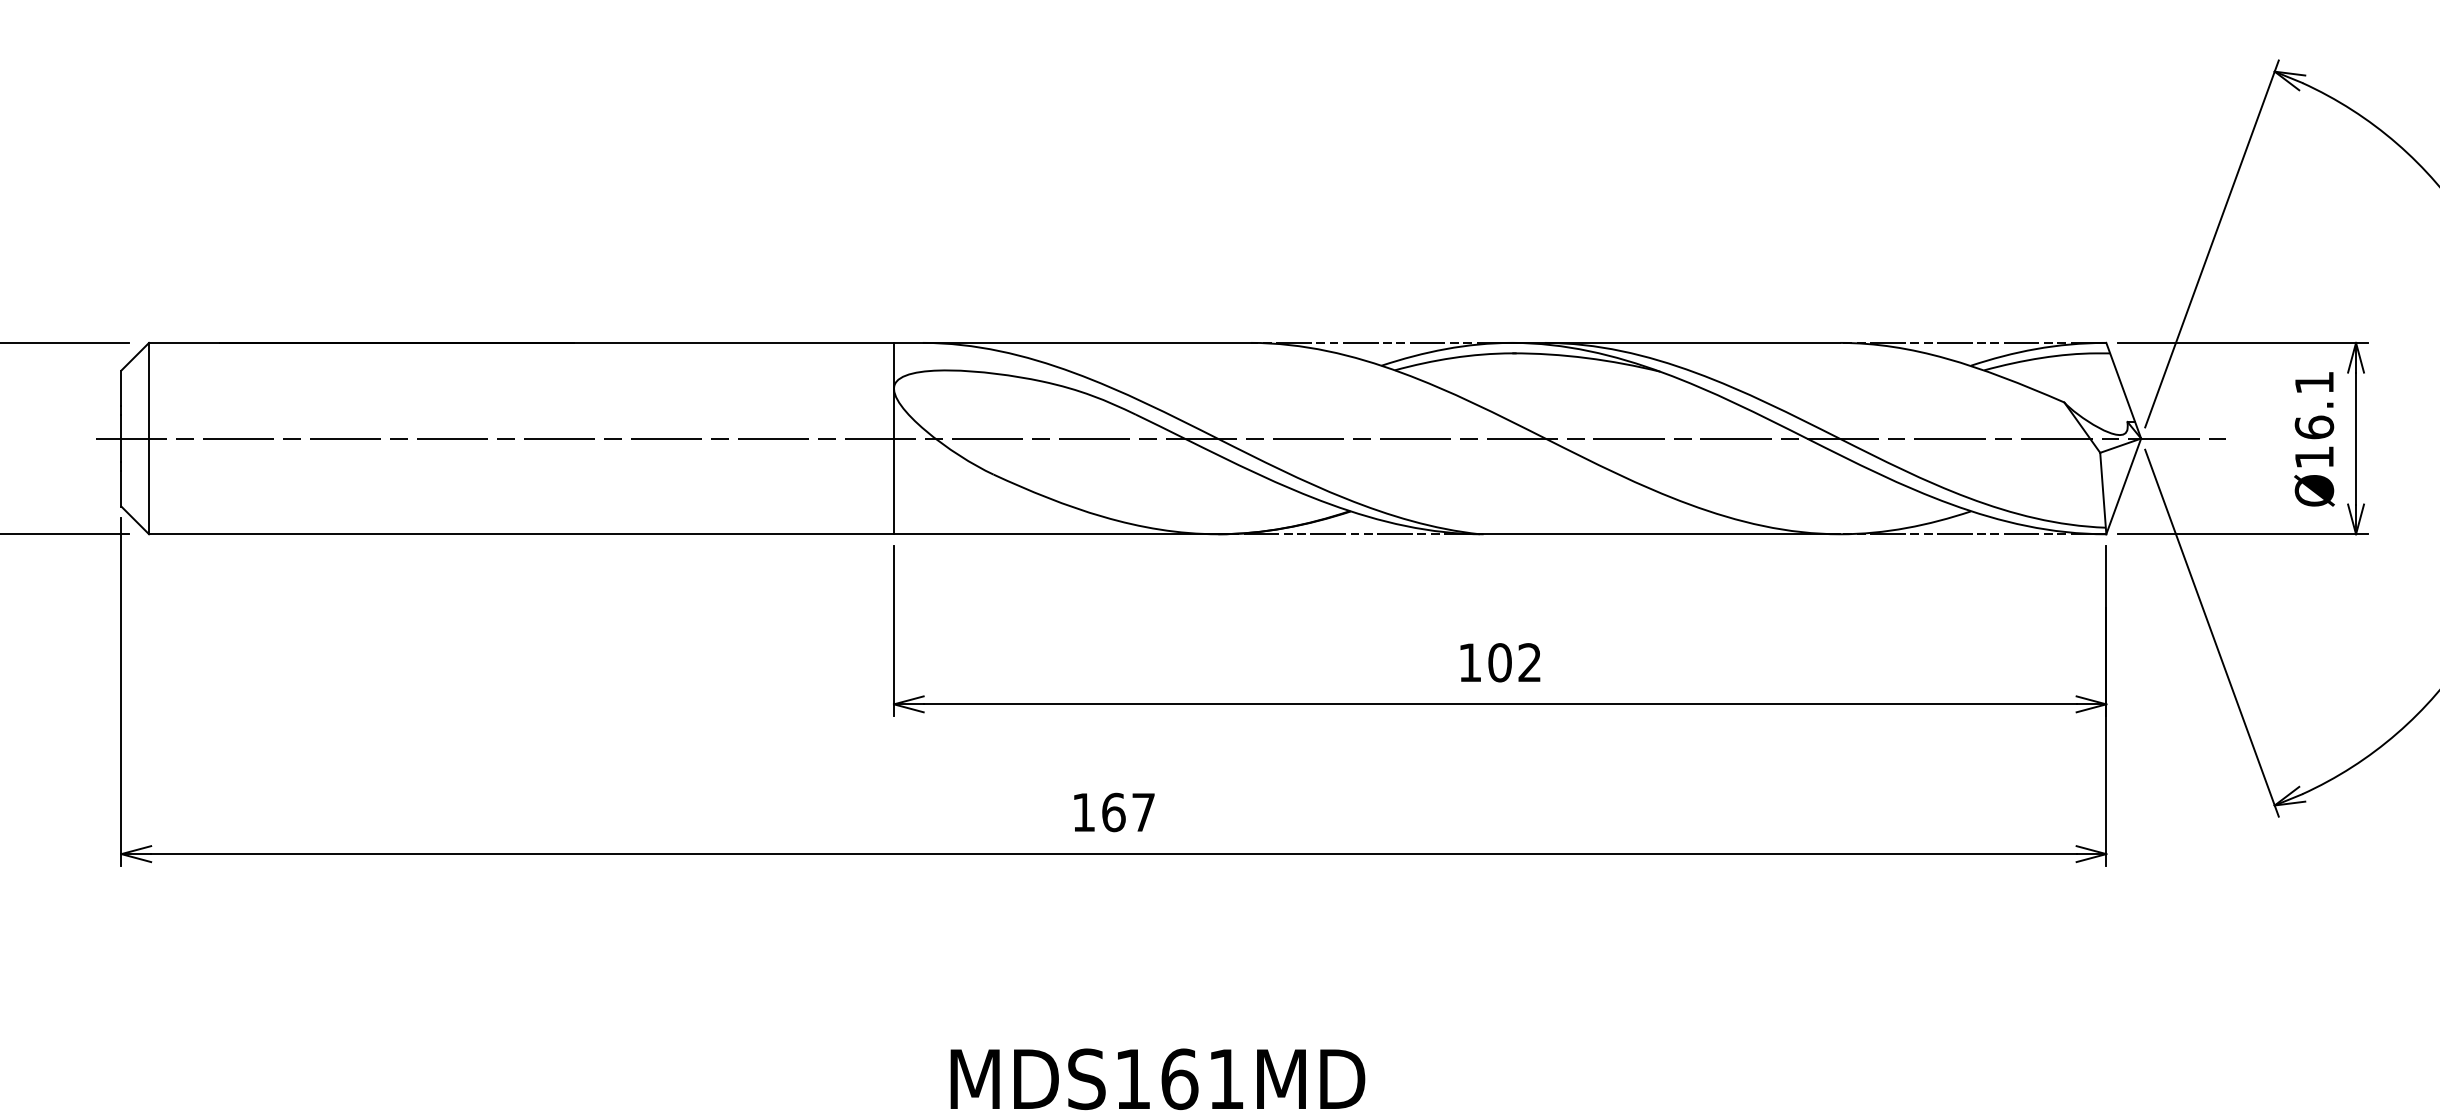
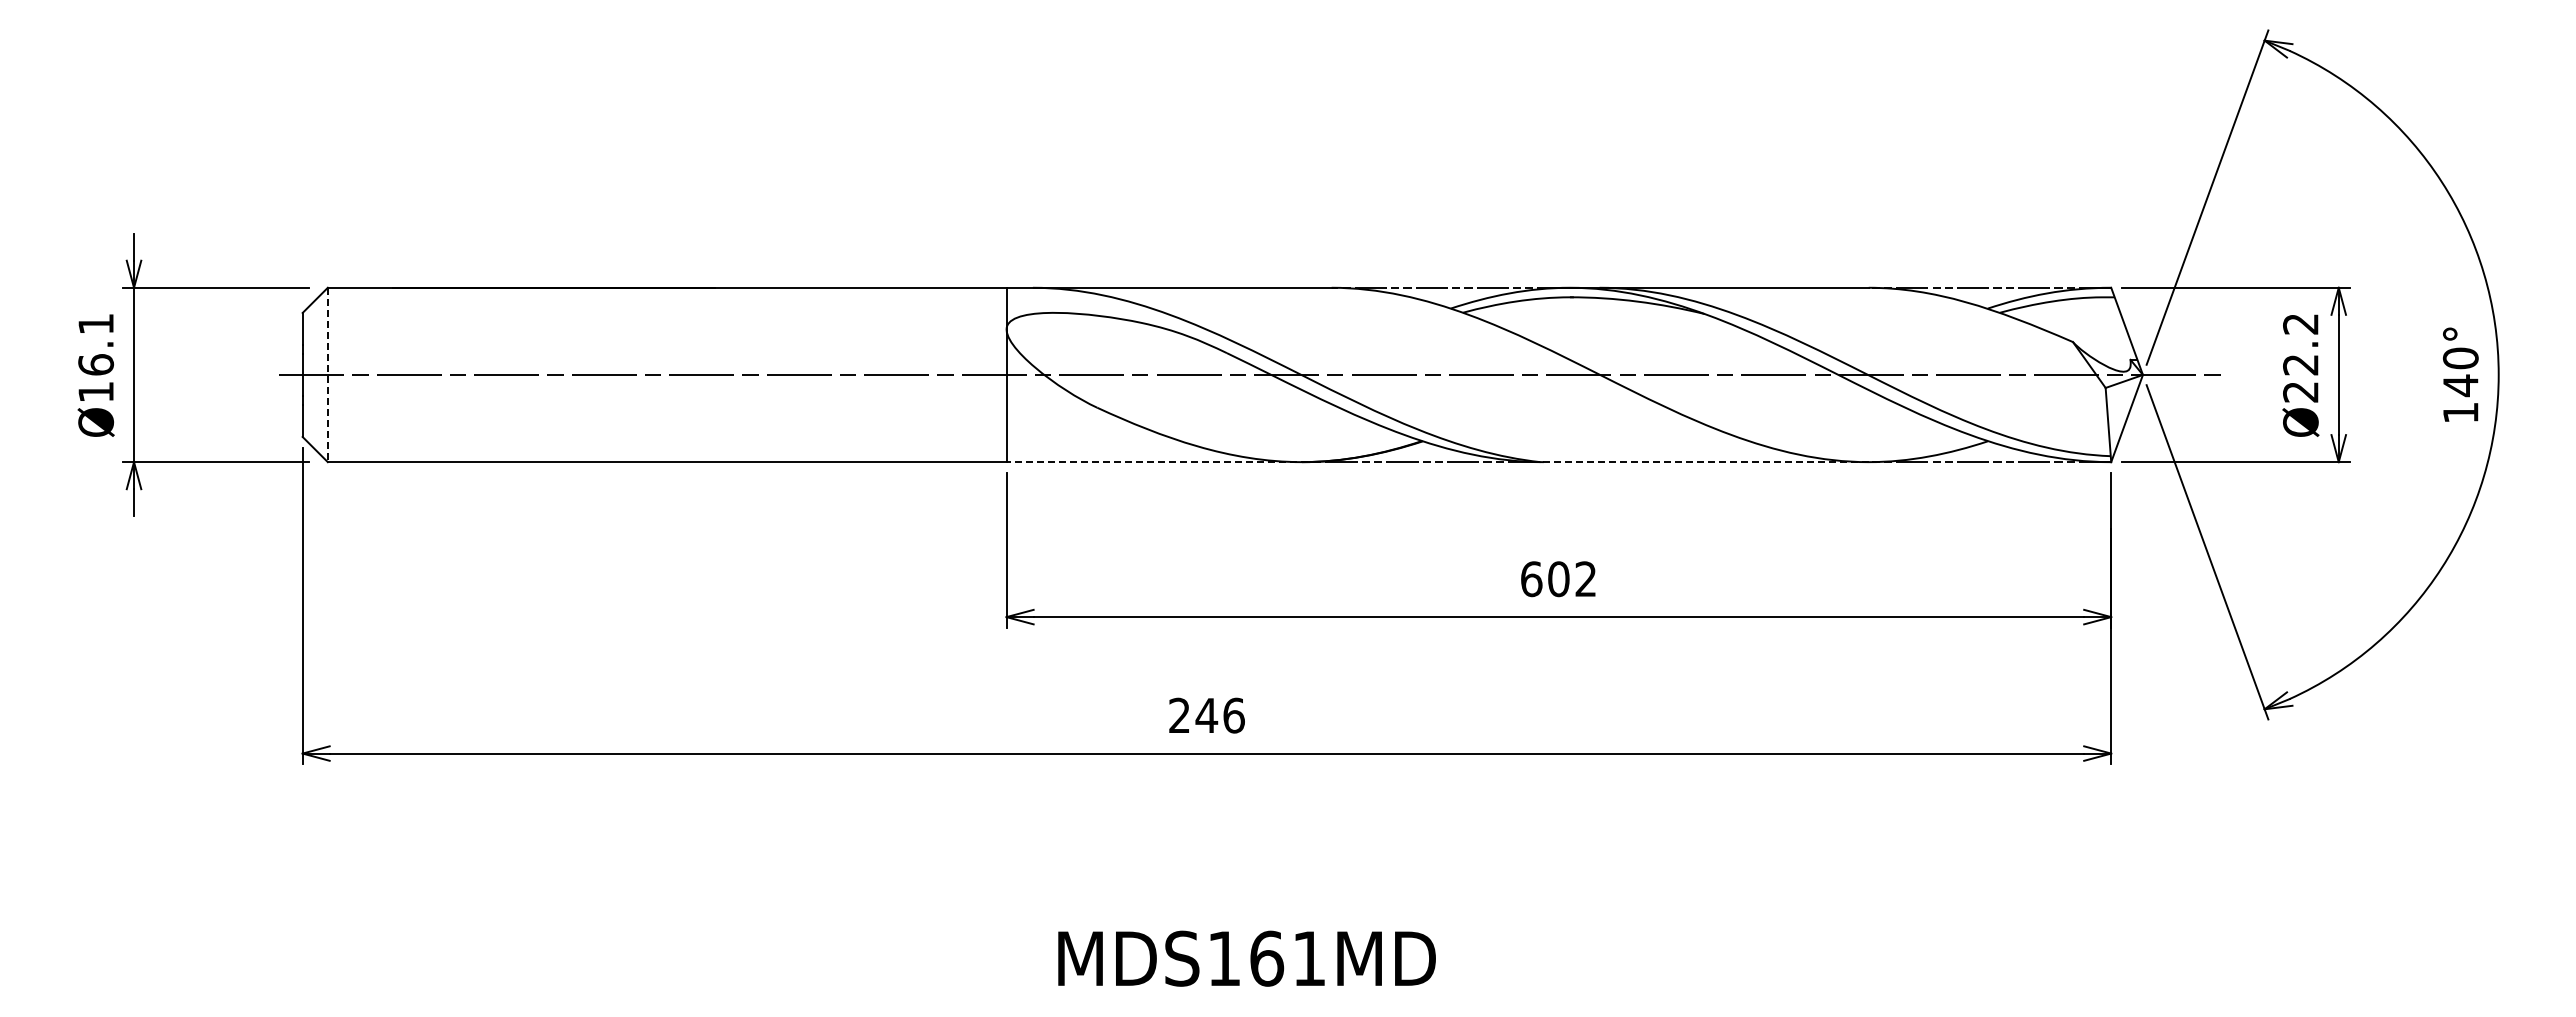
text: (2314, 420) -> (2300, 358), Ø16.1 -> Ø22.2
line: (148, 439) -> (327, 375), solid -> dashed
line: (1065, 534) -> (1162, 462), solid -> dashed
line: (1659, 534) -> (1704, 462), solid -> dashed
text: (1470, 663) -> (1531, 579), 102 -> 602
text: (1113, 812) -> (1206, 715), 167 -> 246

